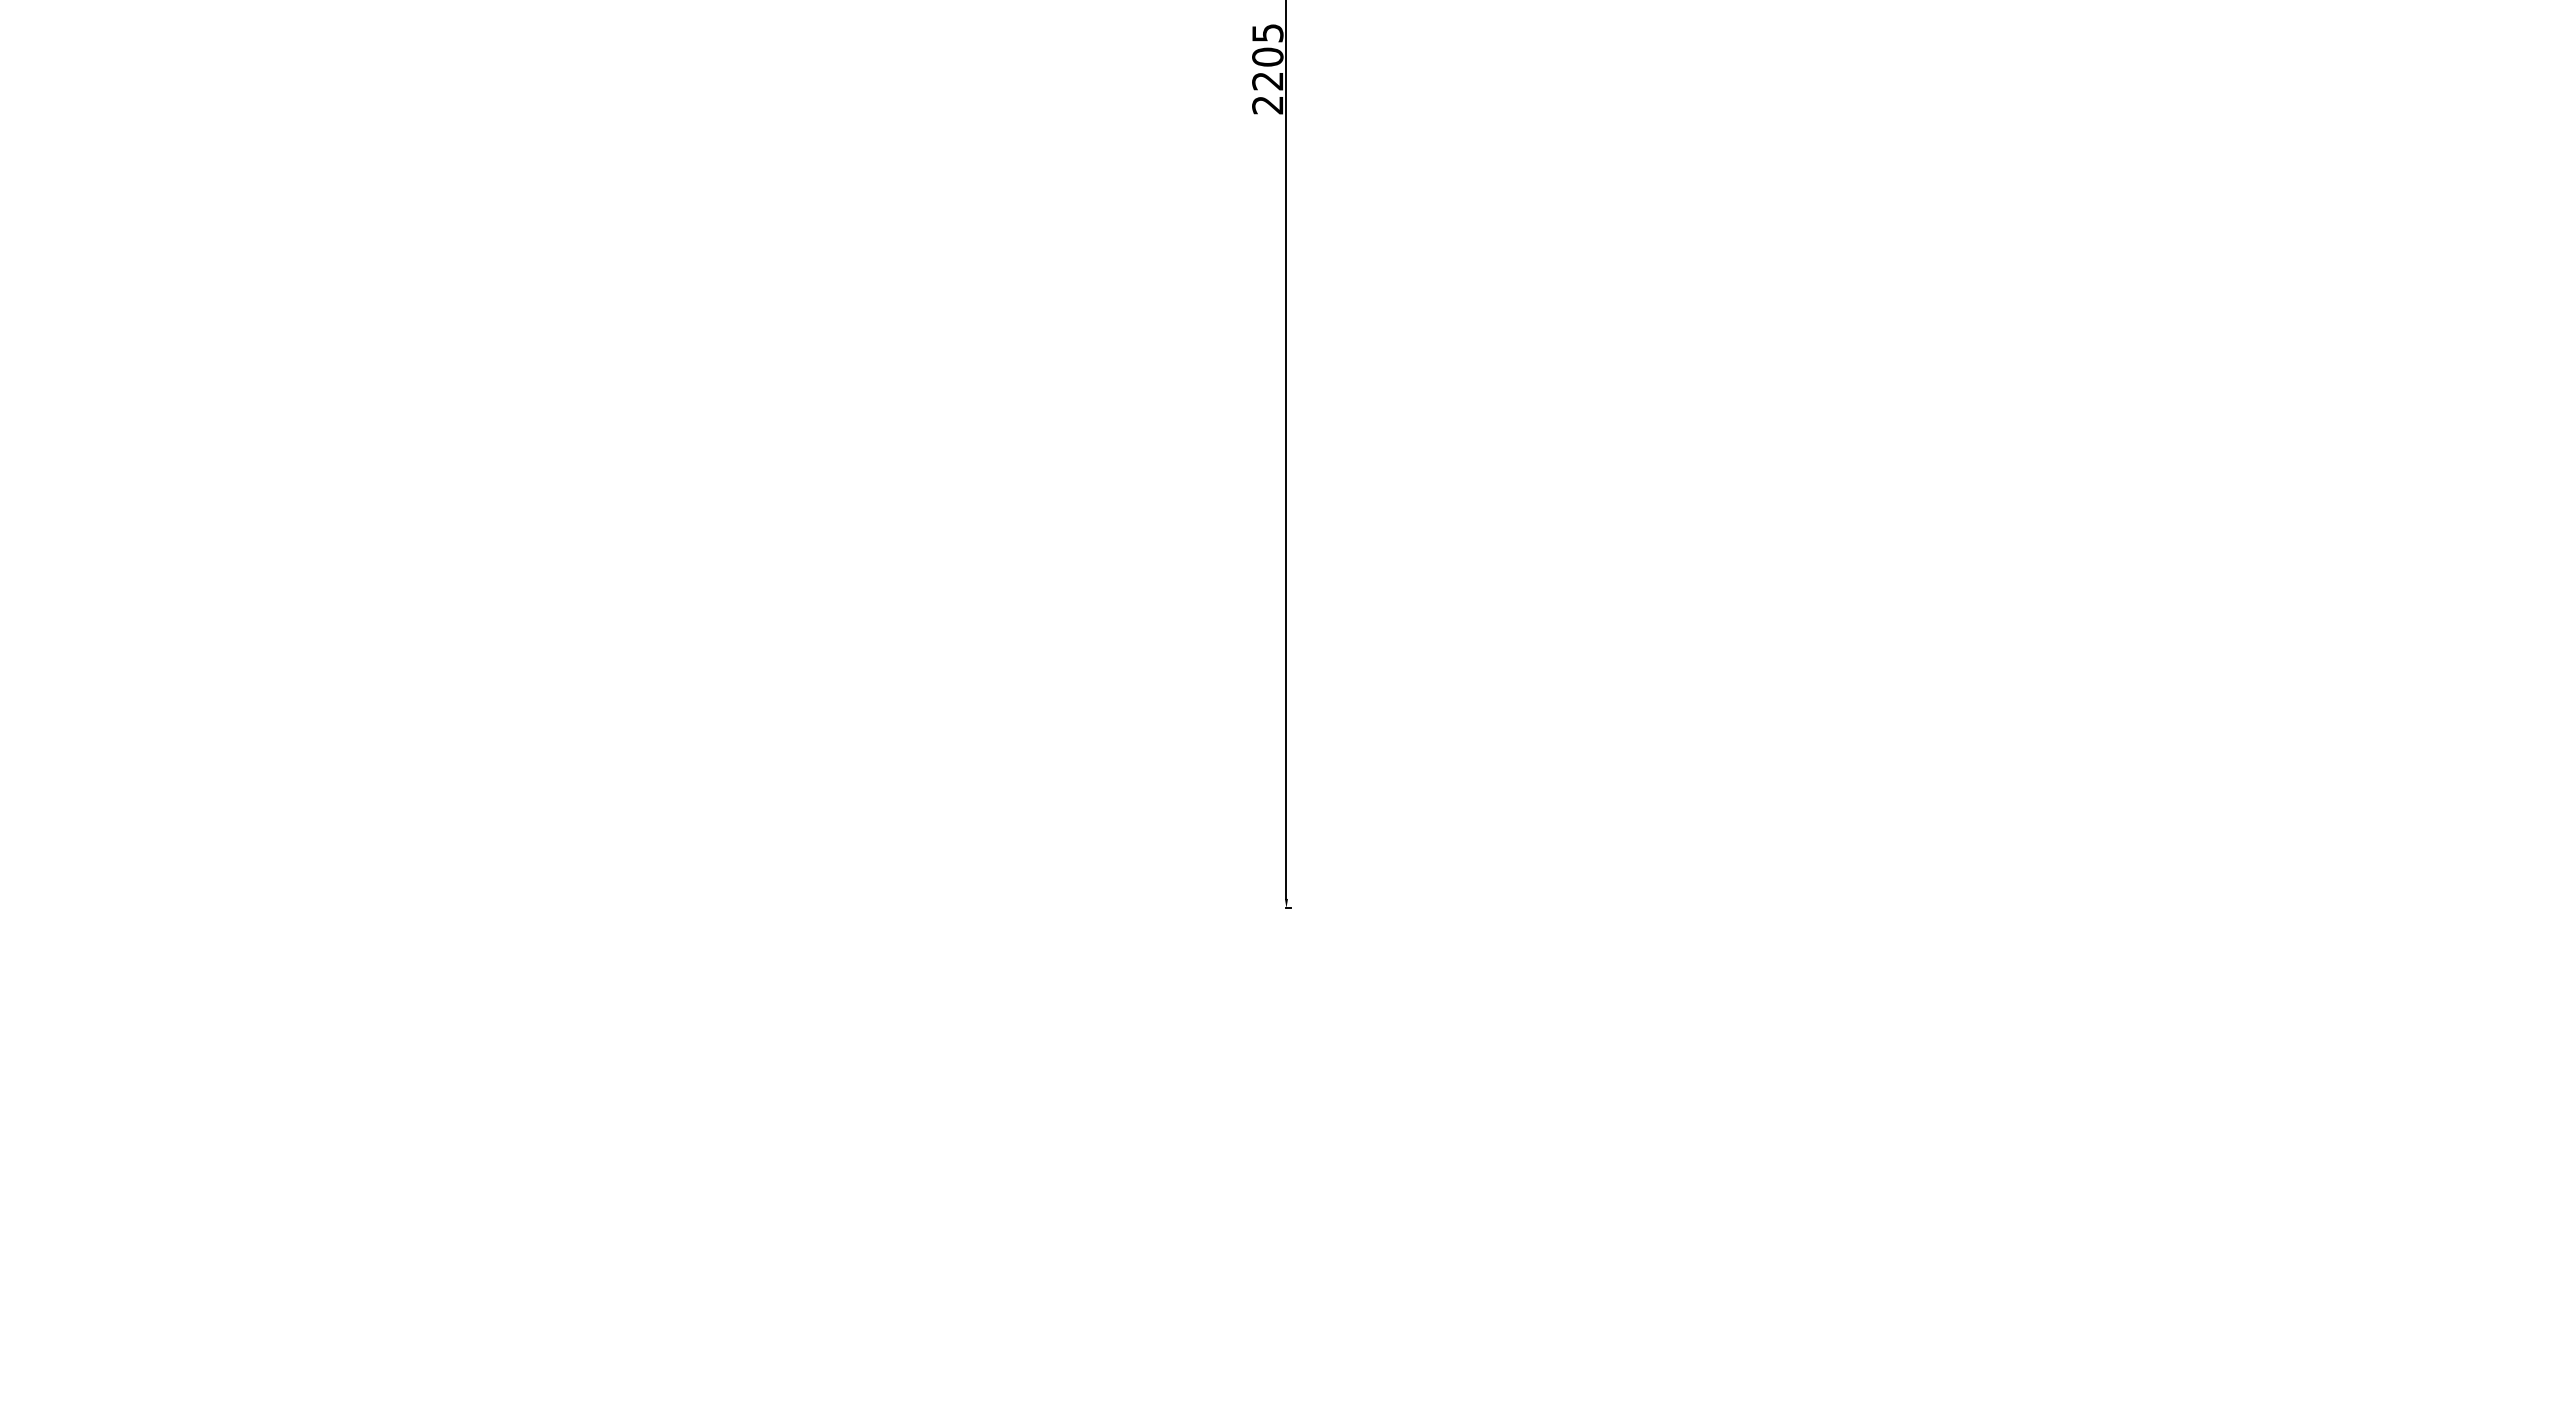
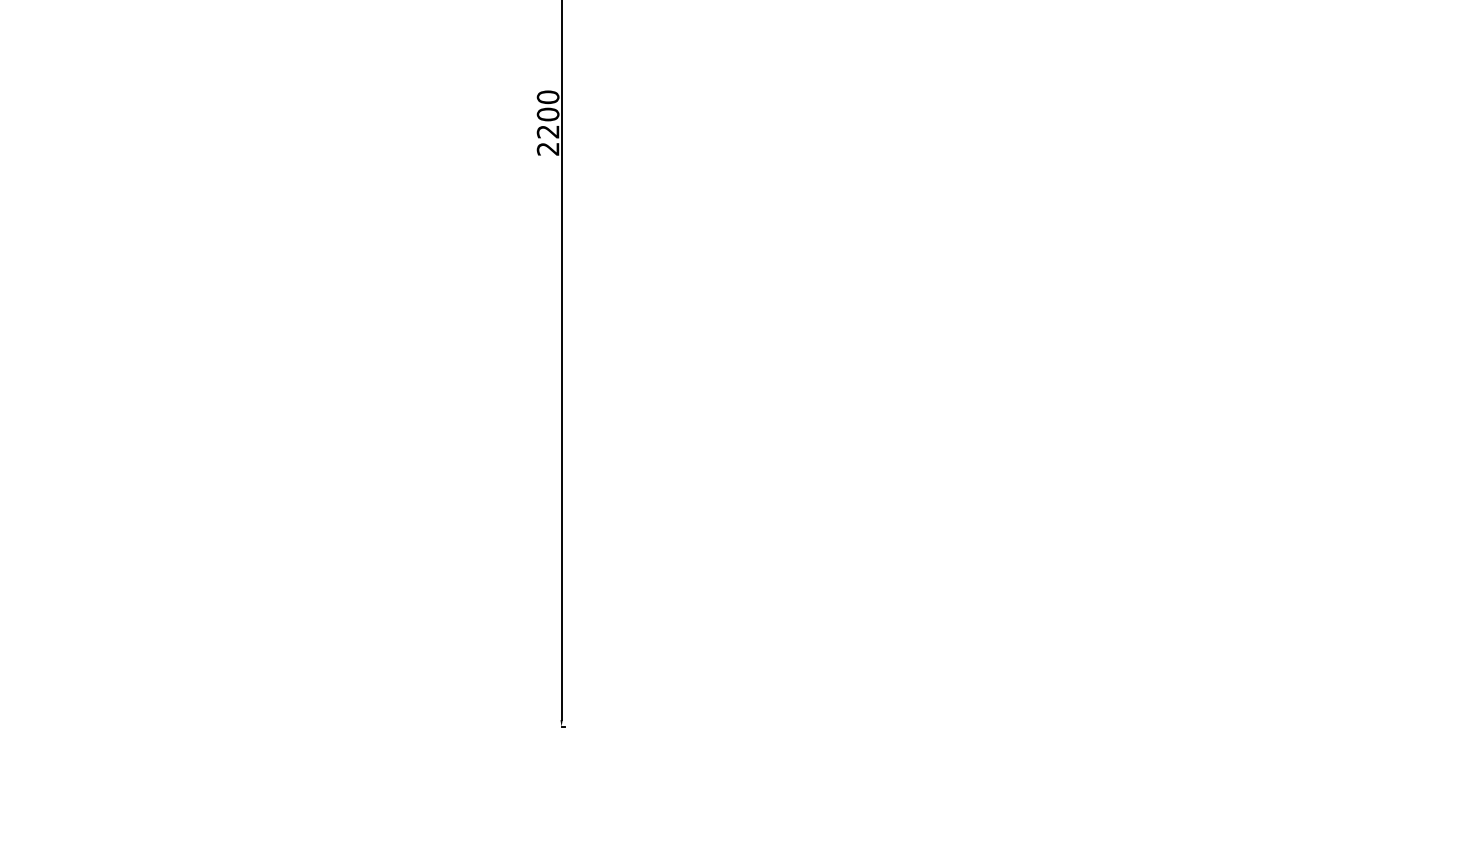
text: (1267, 32) -> (547, 96), 2205 -> 2200

